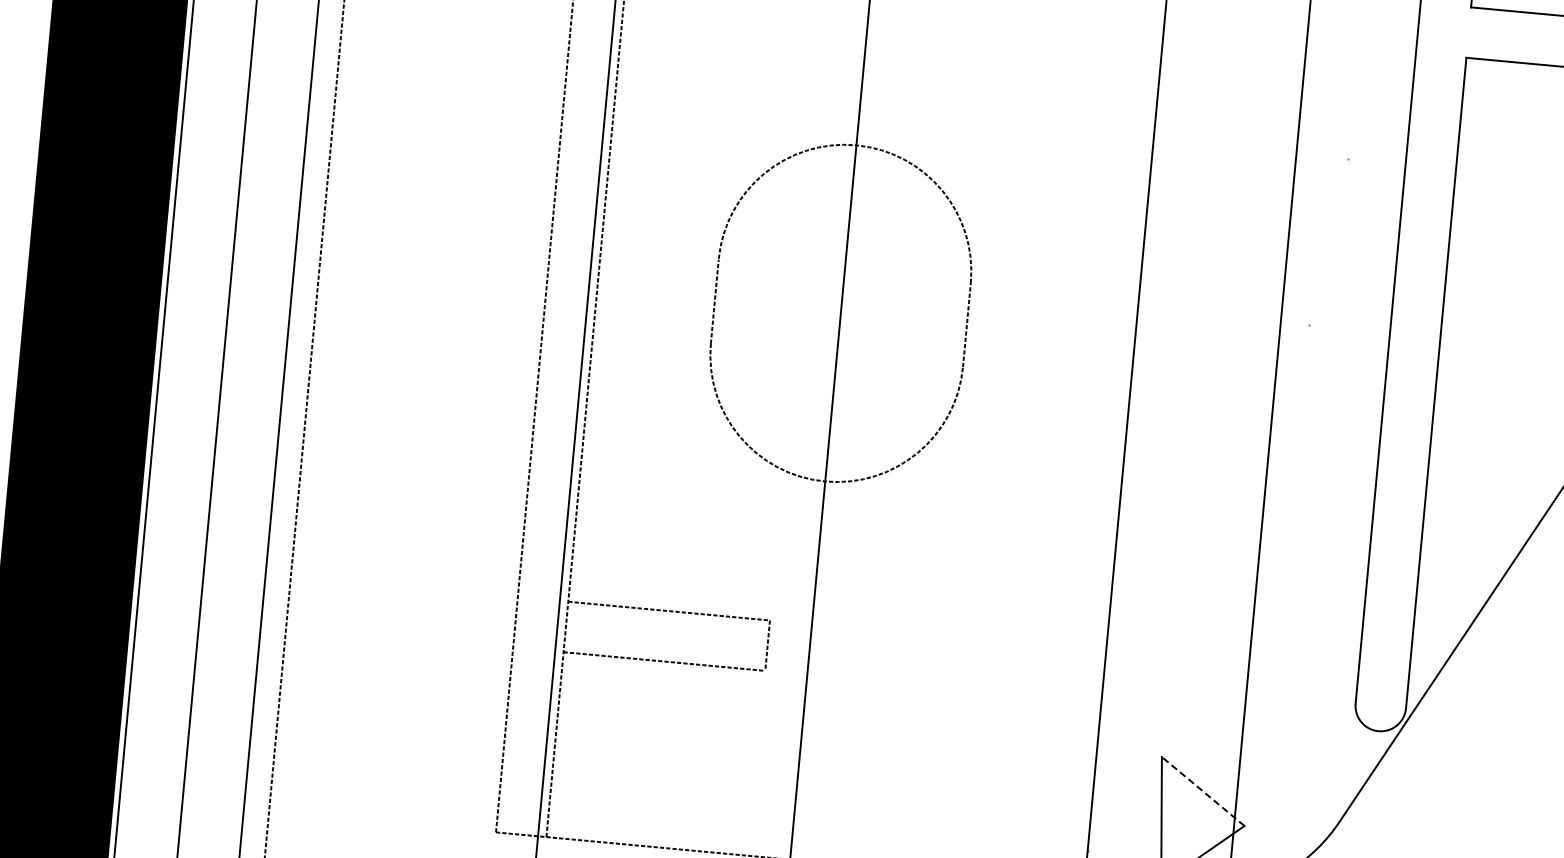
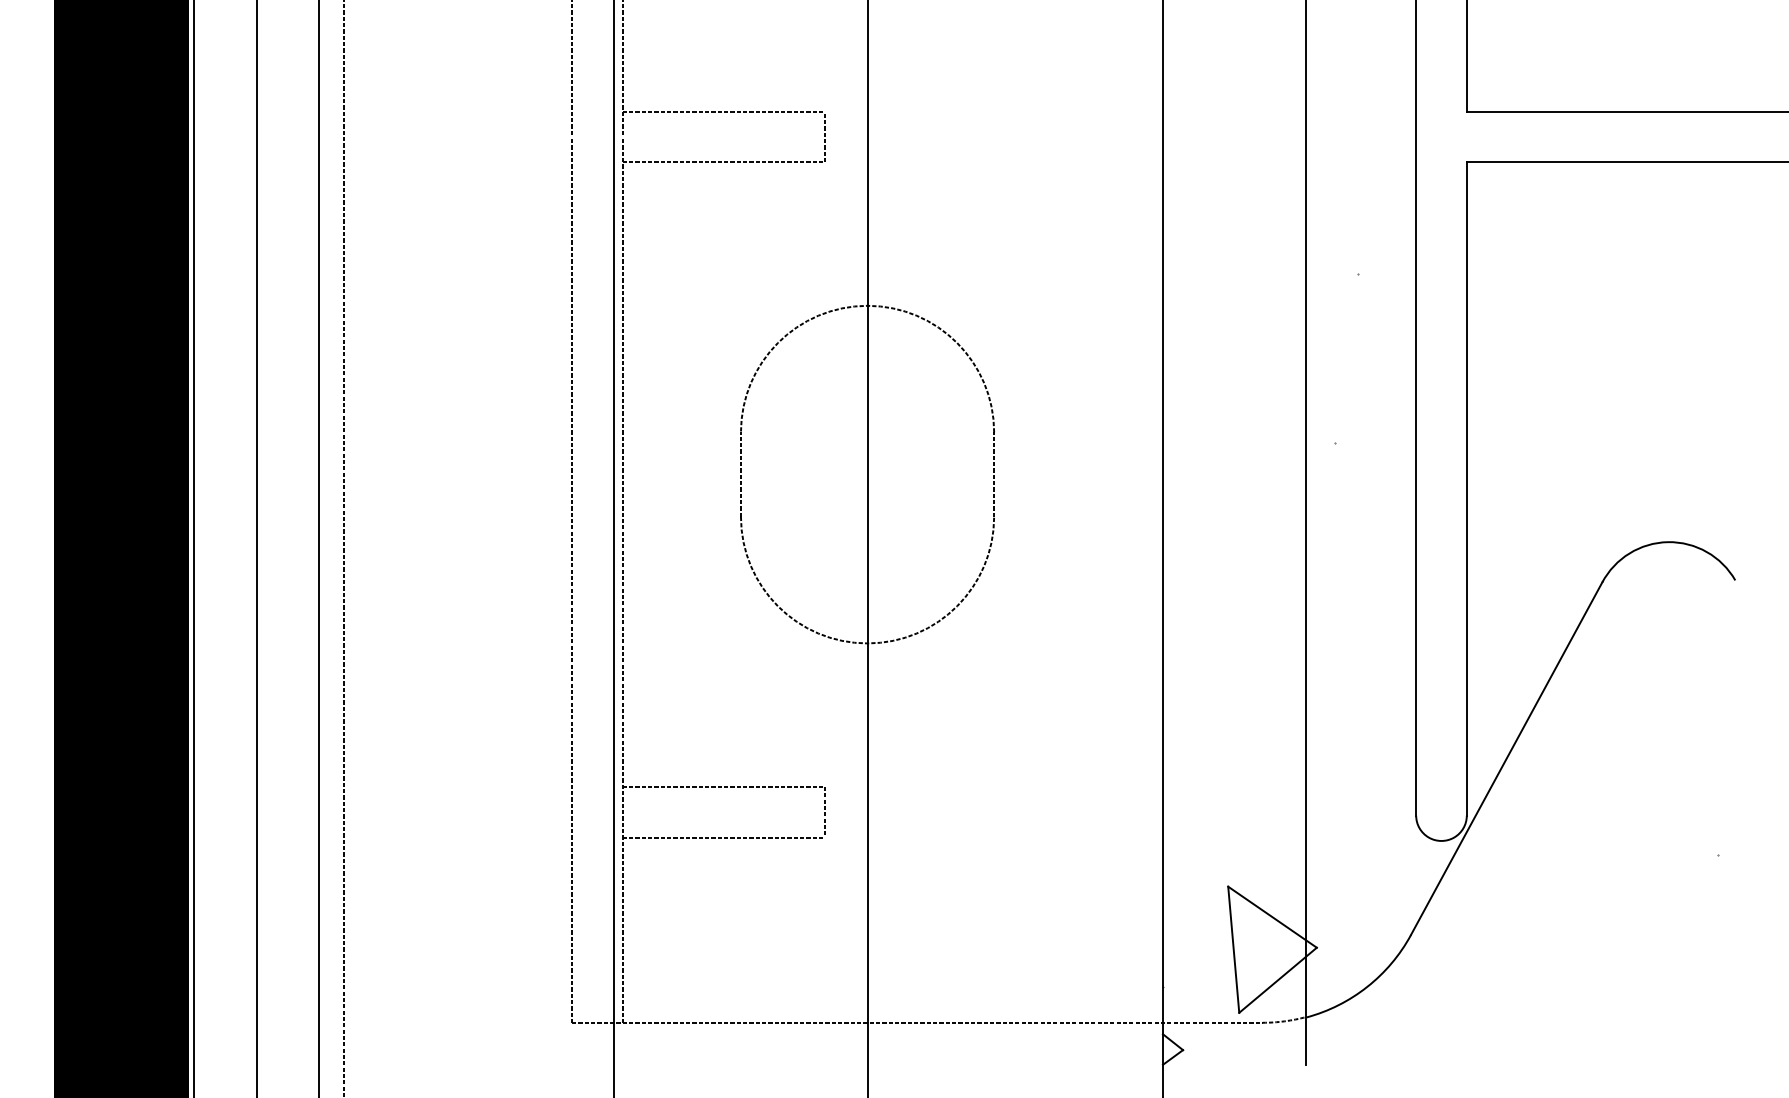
line: (1203, 791) -> (1272, 917), dashed -> solid

